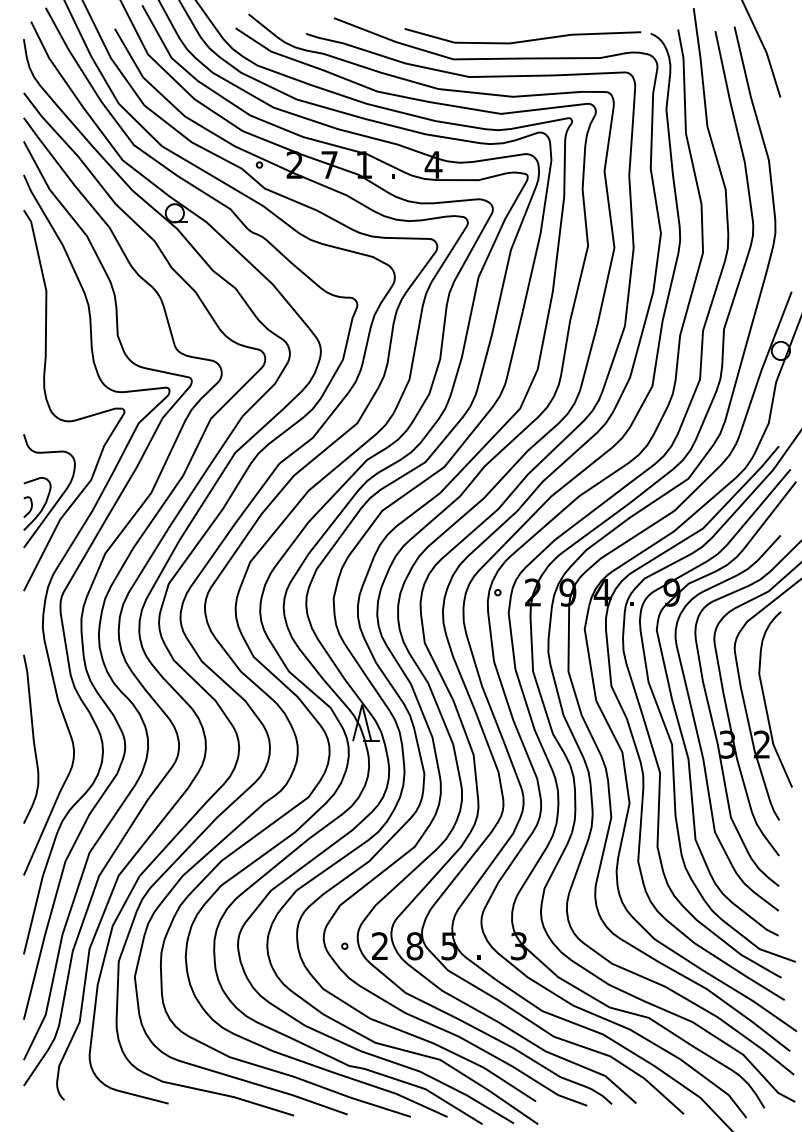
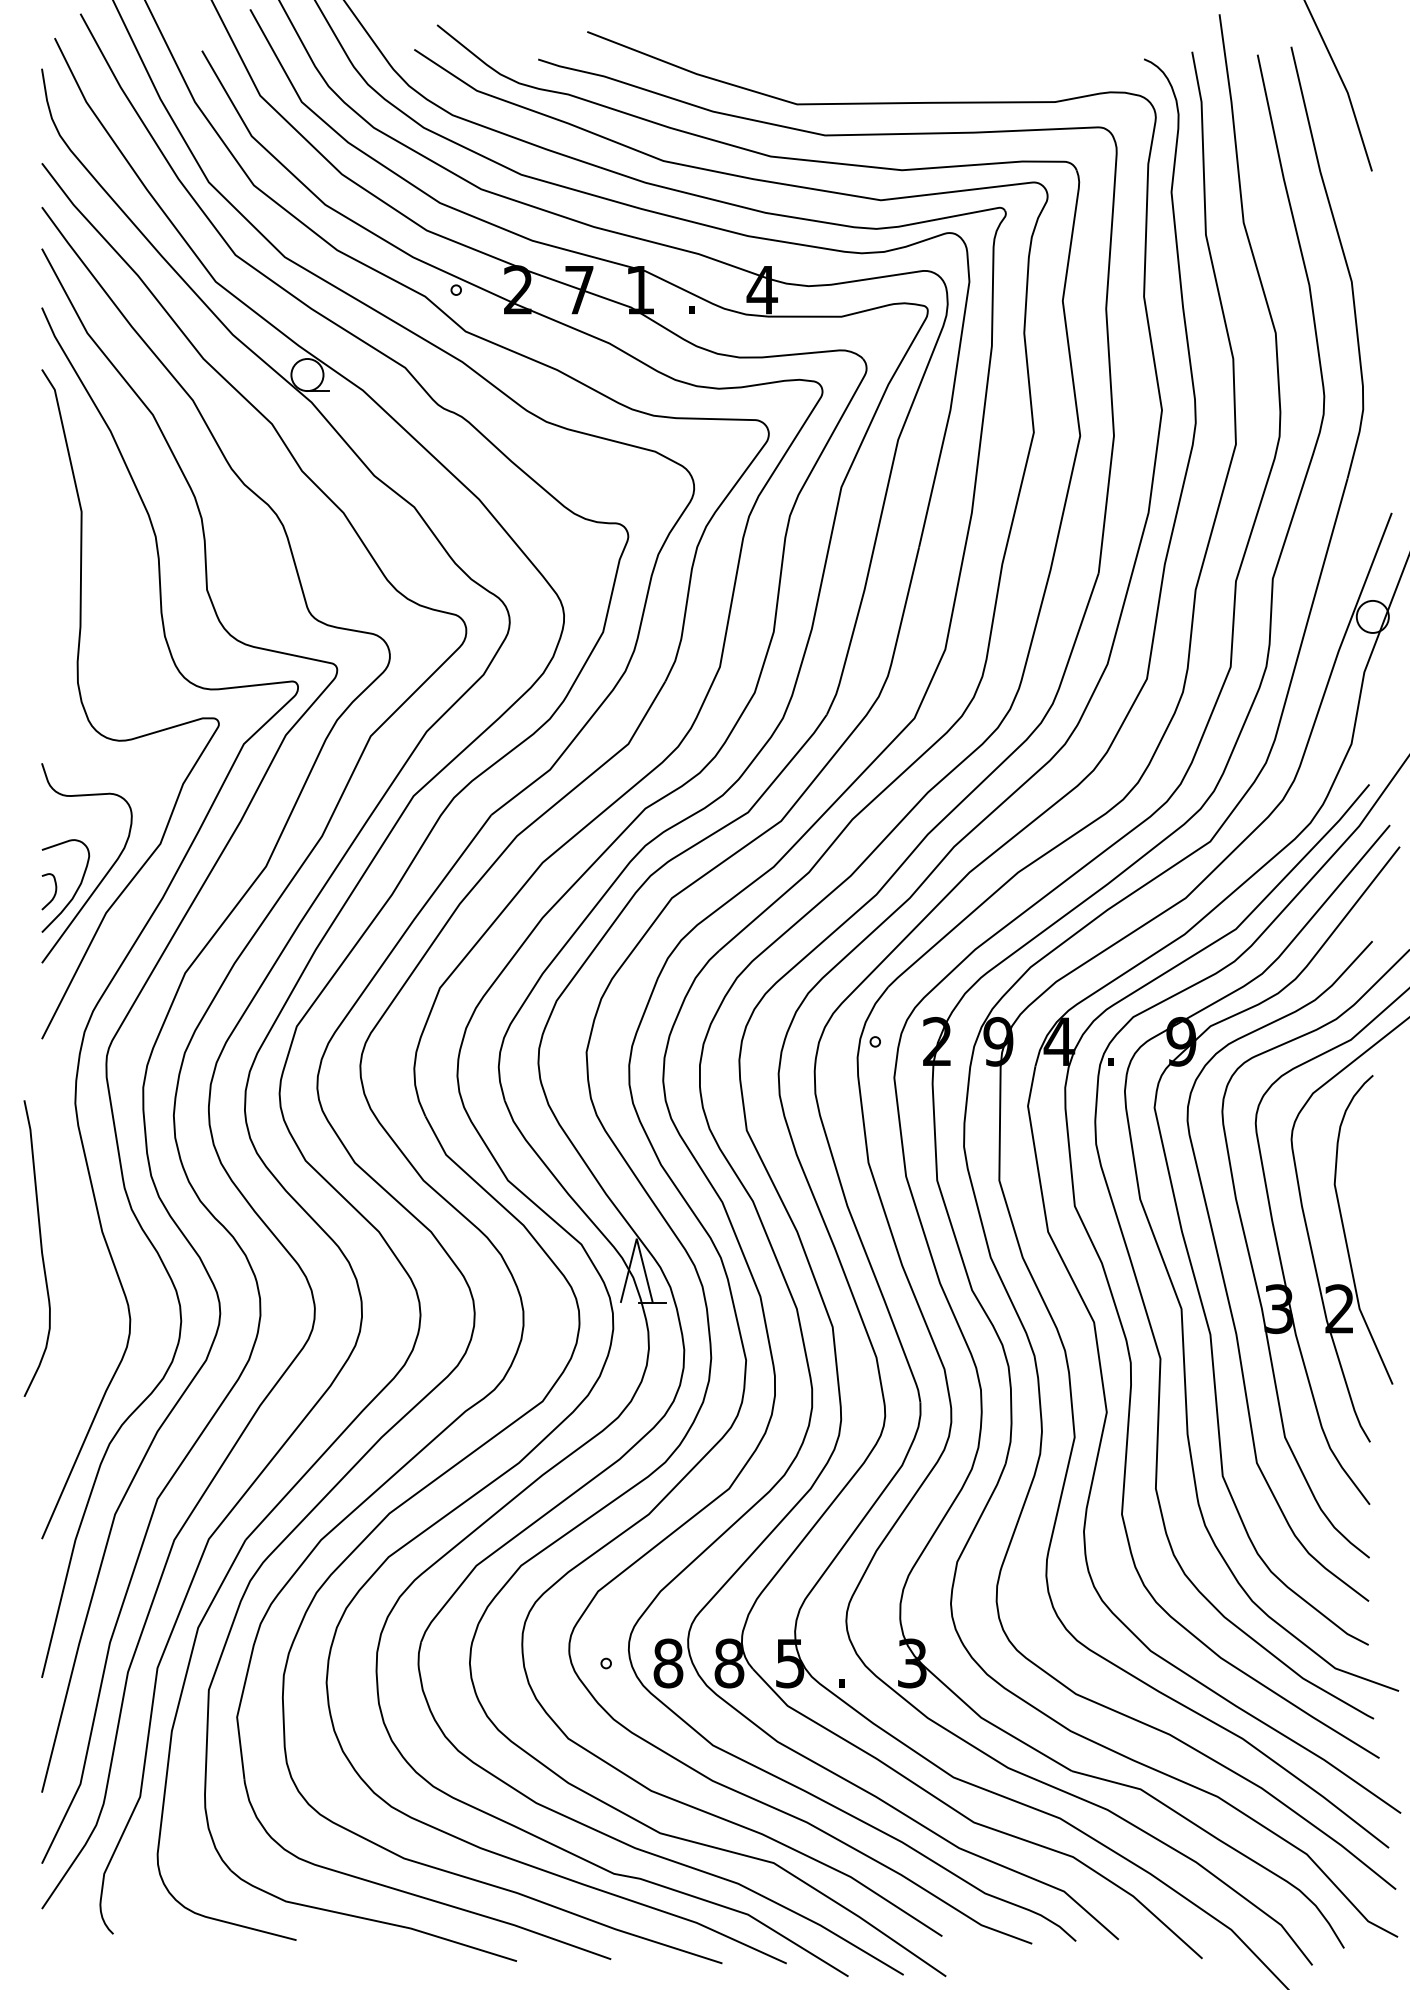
line: (522, 40) -> (918, 71), removed
curve: (32, 738) -> (39, 1247), moved
text: (379, 946) -> (667, 1663), 2 -> 8

